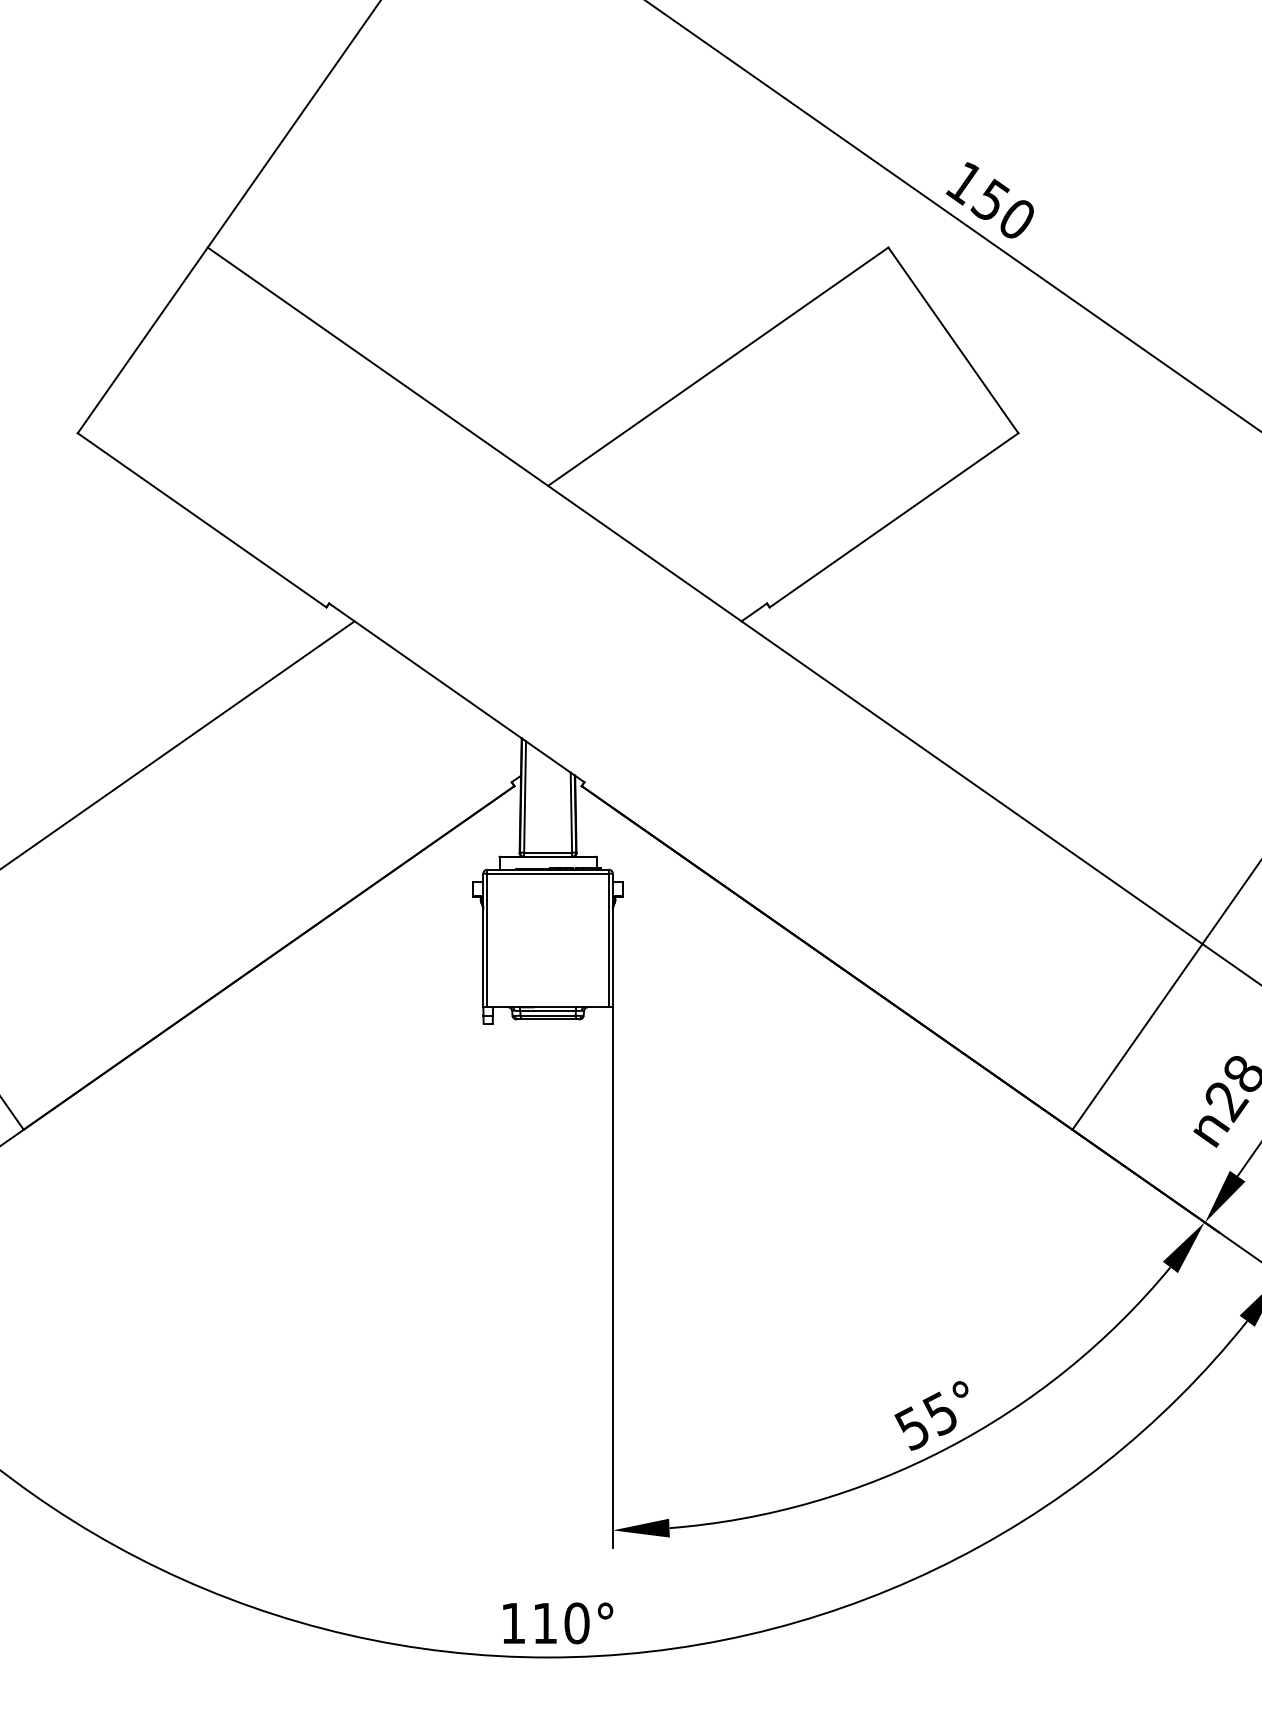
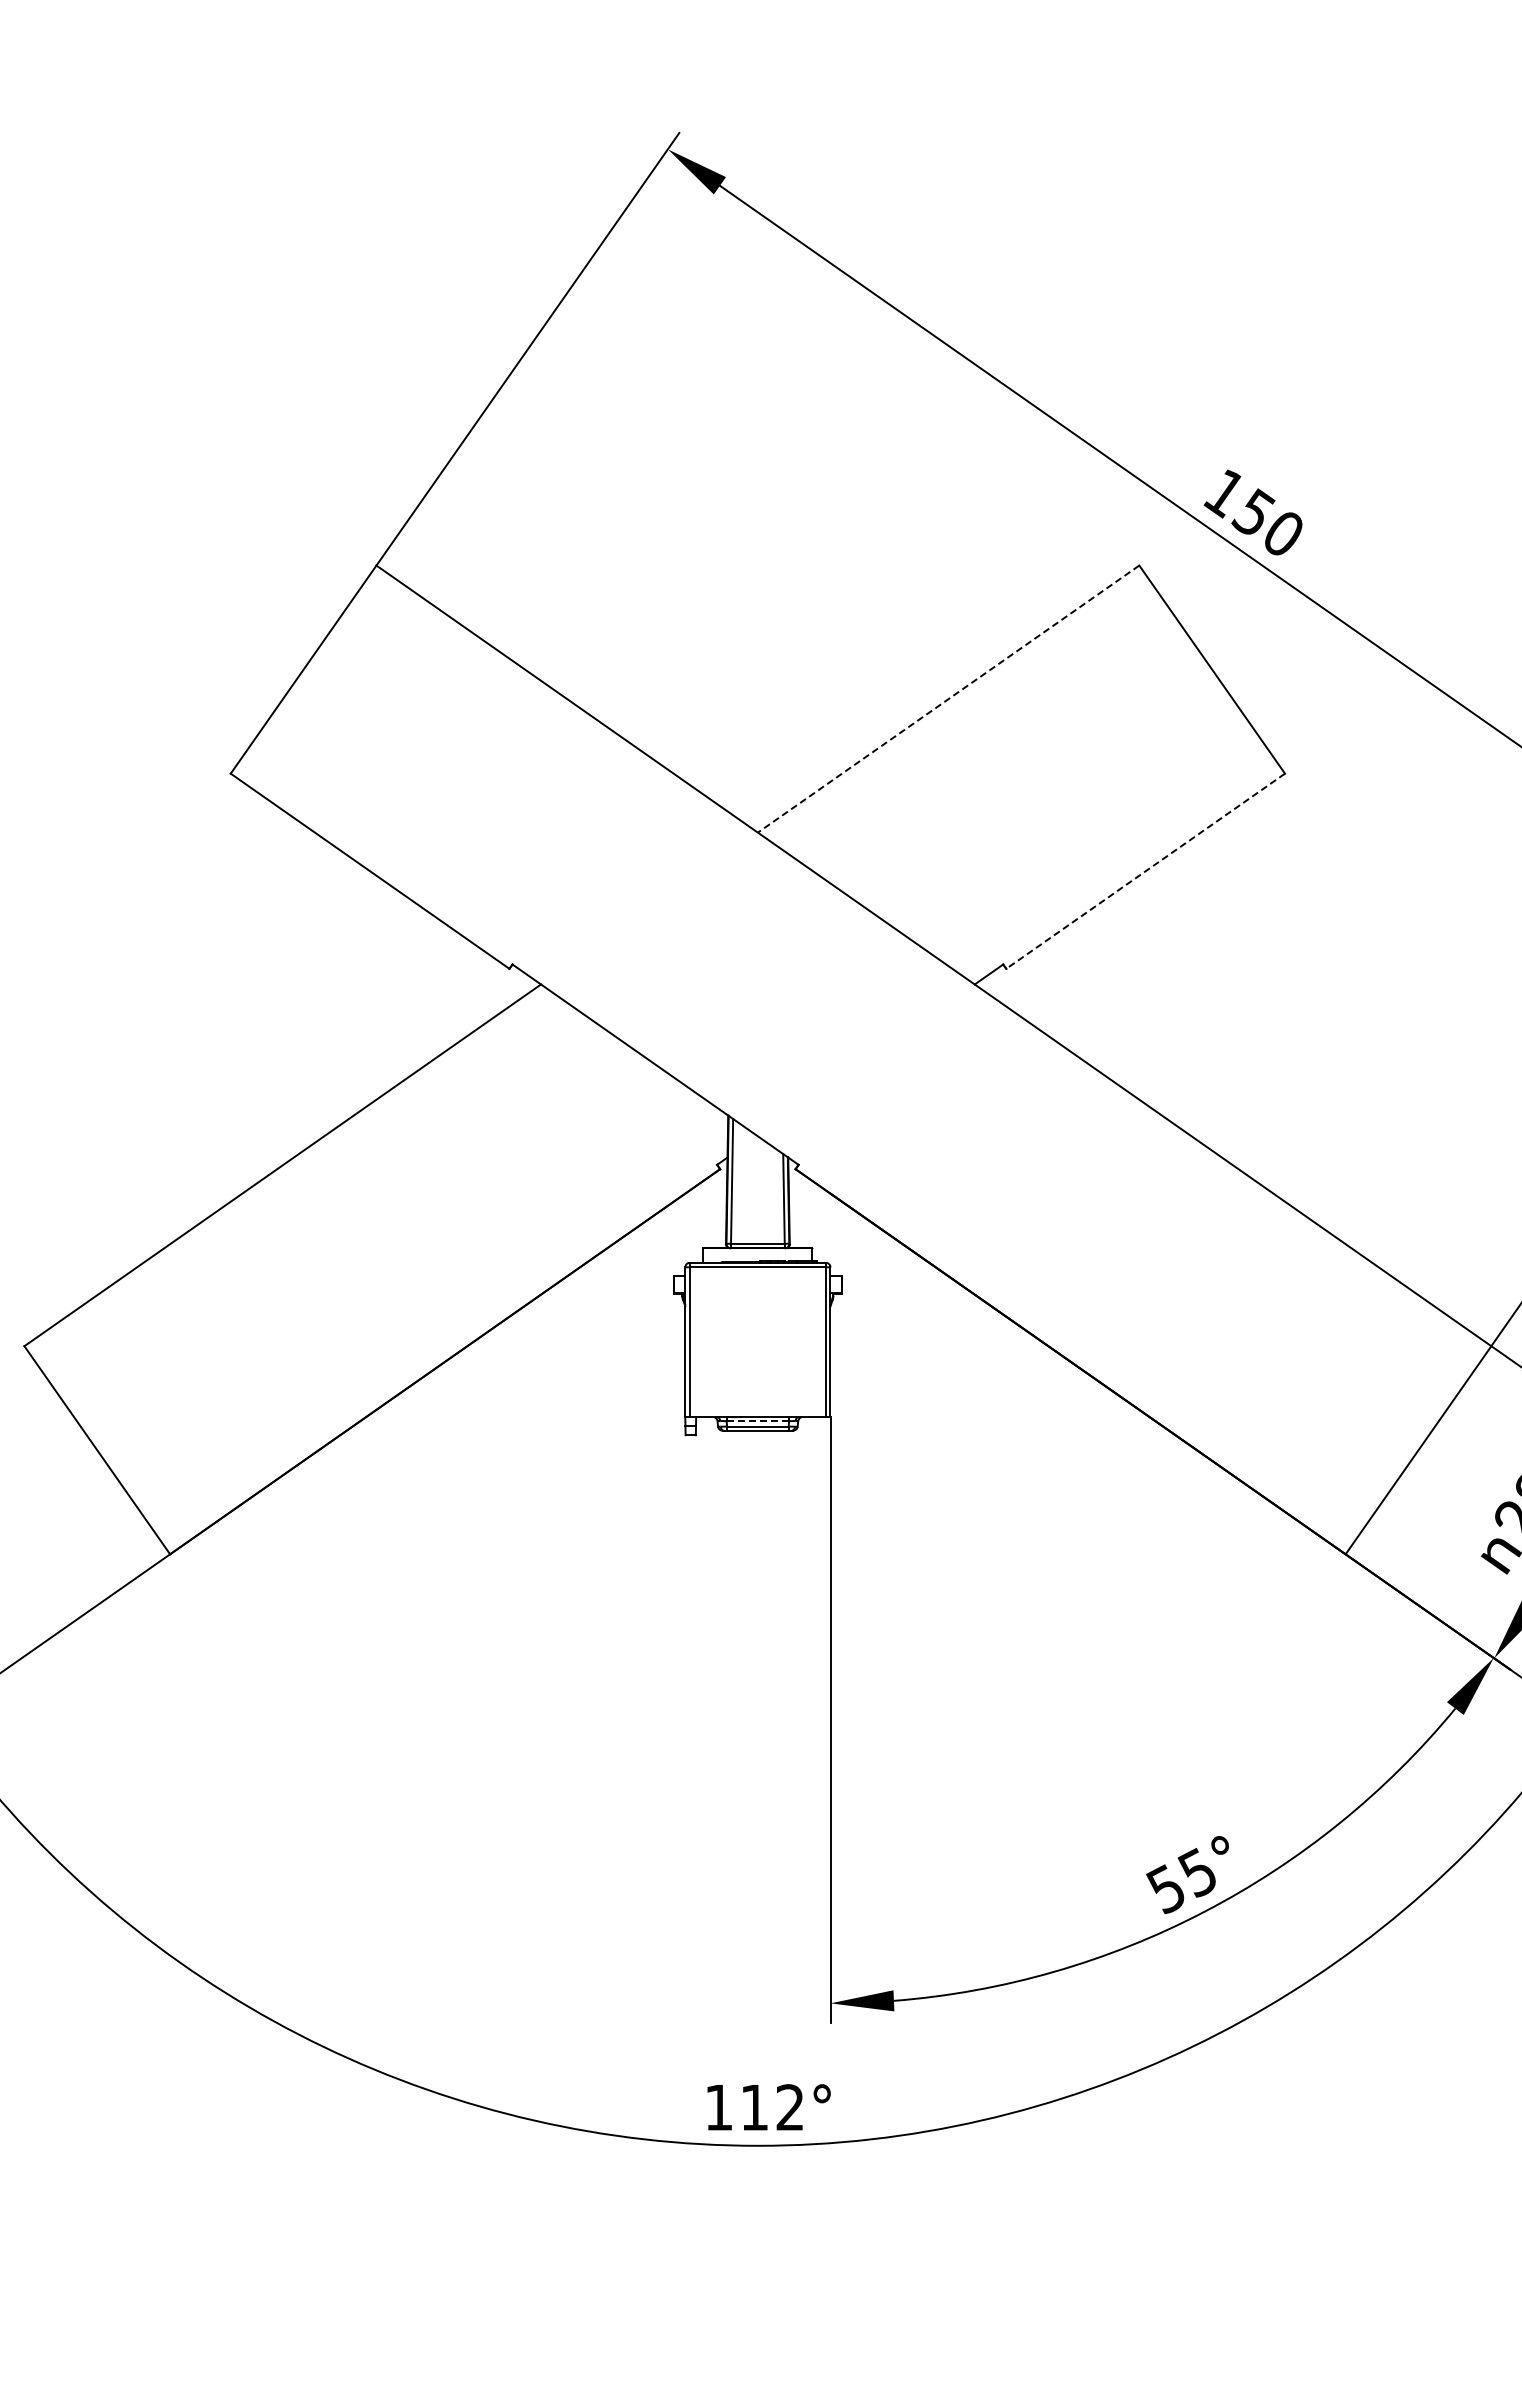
line: (718, 367) -> (948, 699), solid -> dashed
line: (893, 520) -> (1145, 871), solid -> dashed
line: (547, 1011) -> (757, 1421), solid -> dashed
text: (577, 1623) -> (790, 2107), 110° -> 112°

